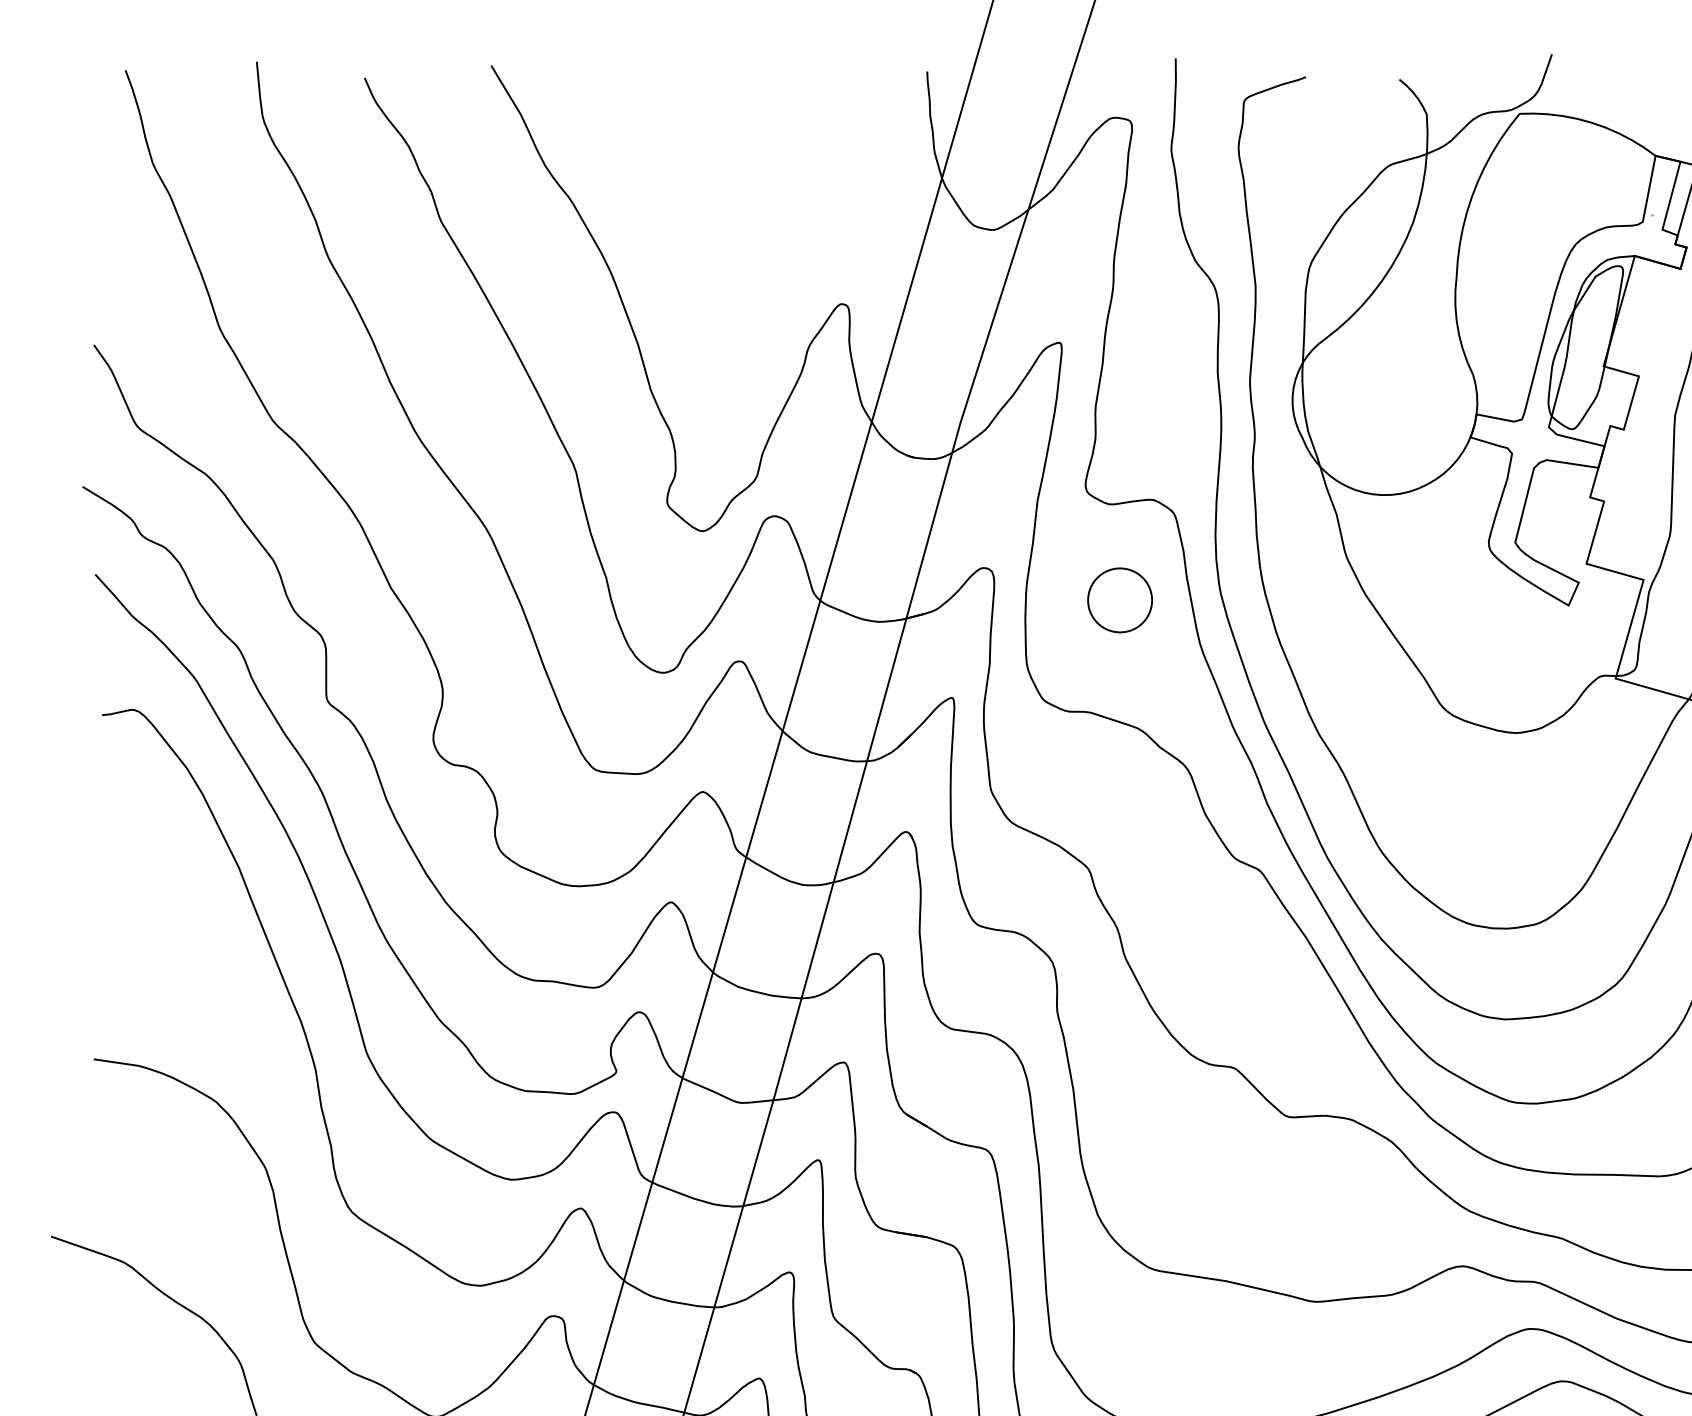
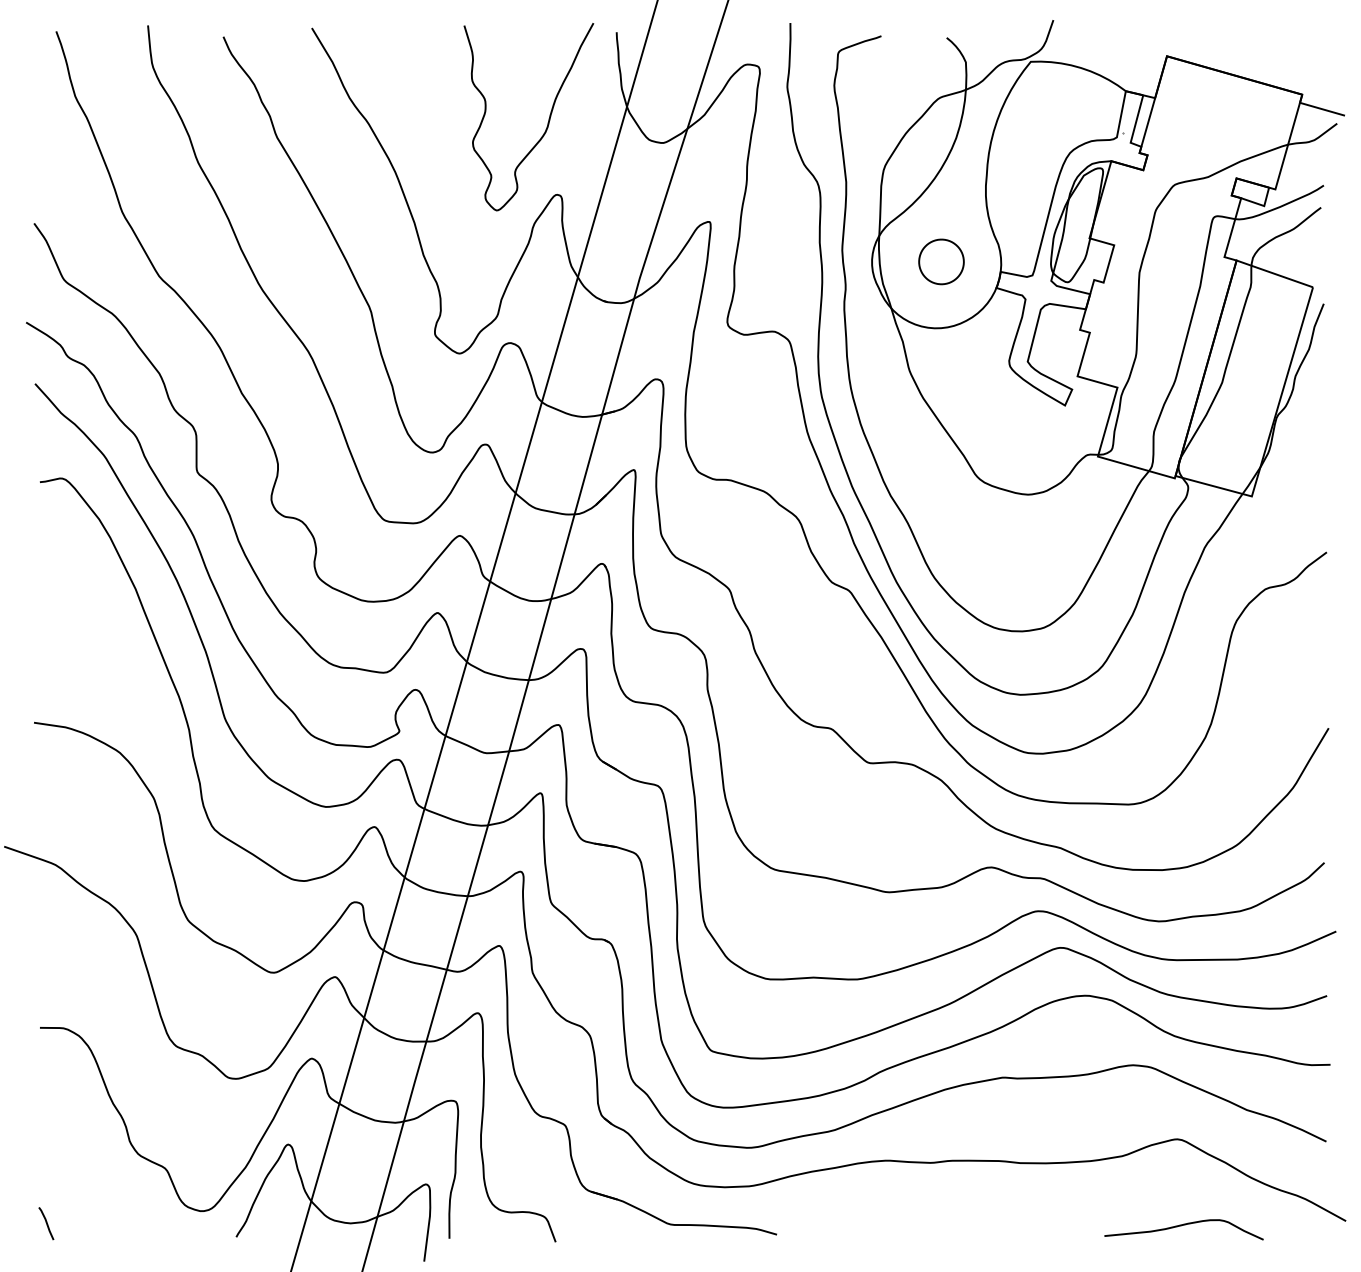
curve: (828, 200) -> (547, 122), added
part: (1120, 599) -> (941, 261), moved

